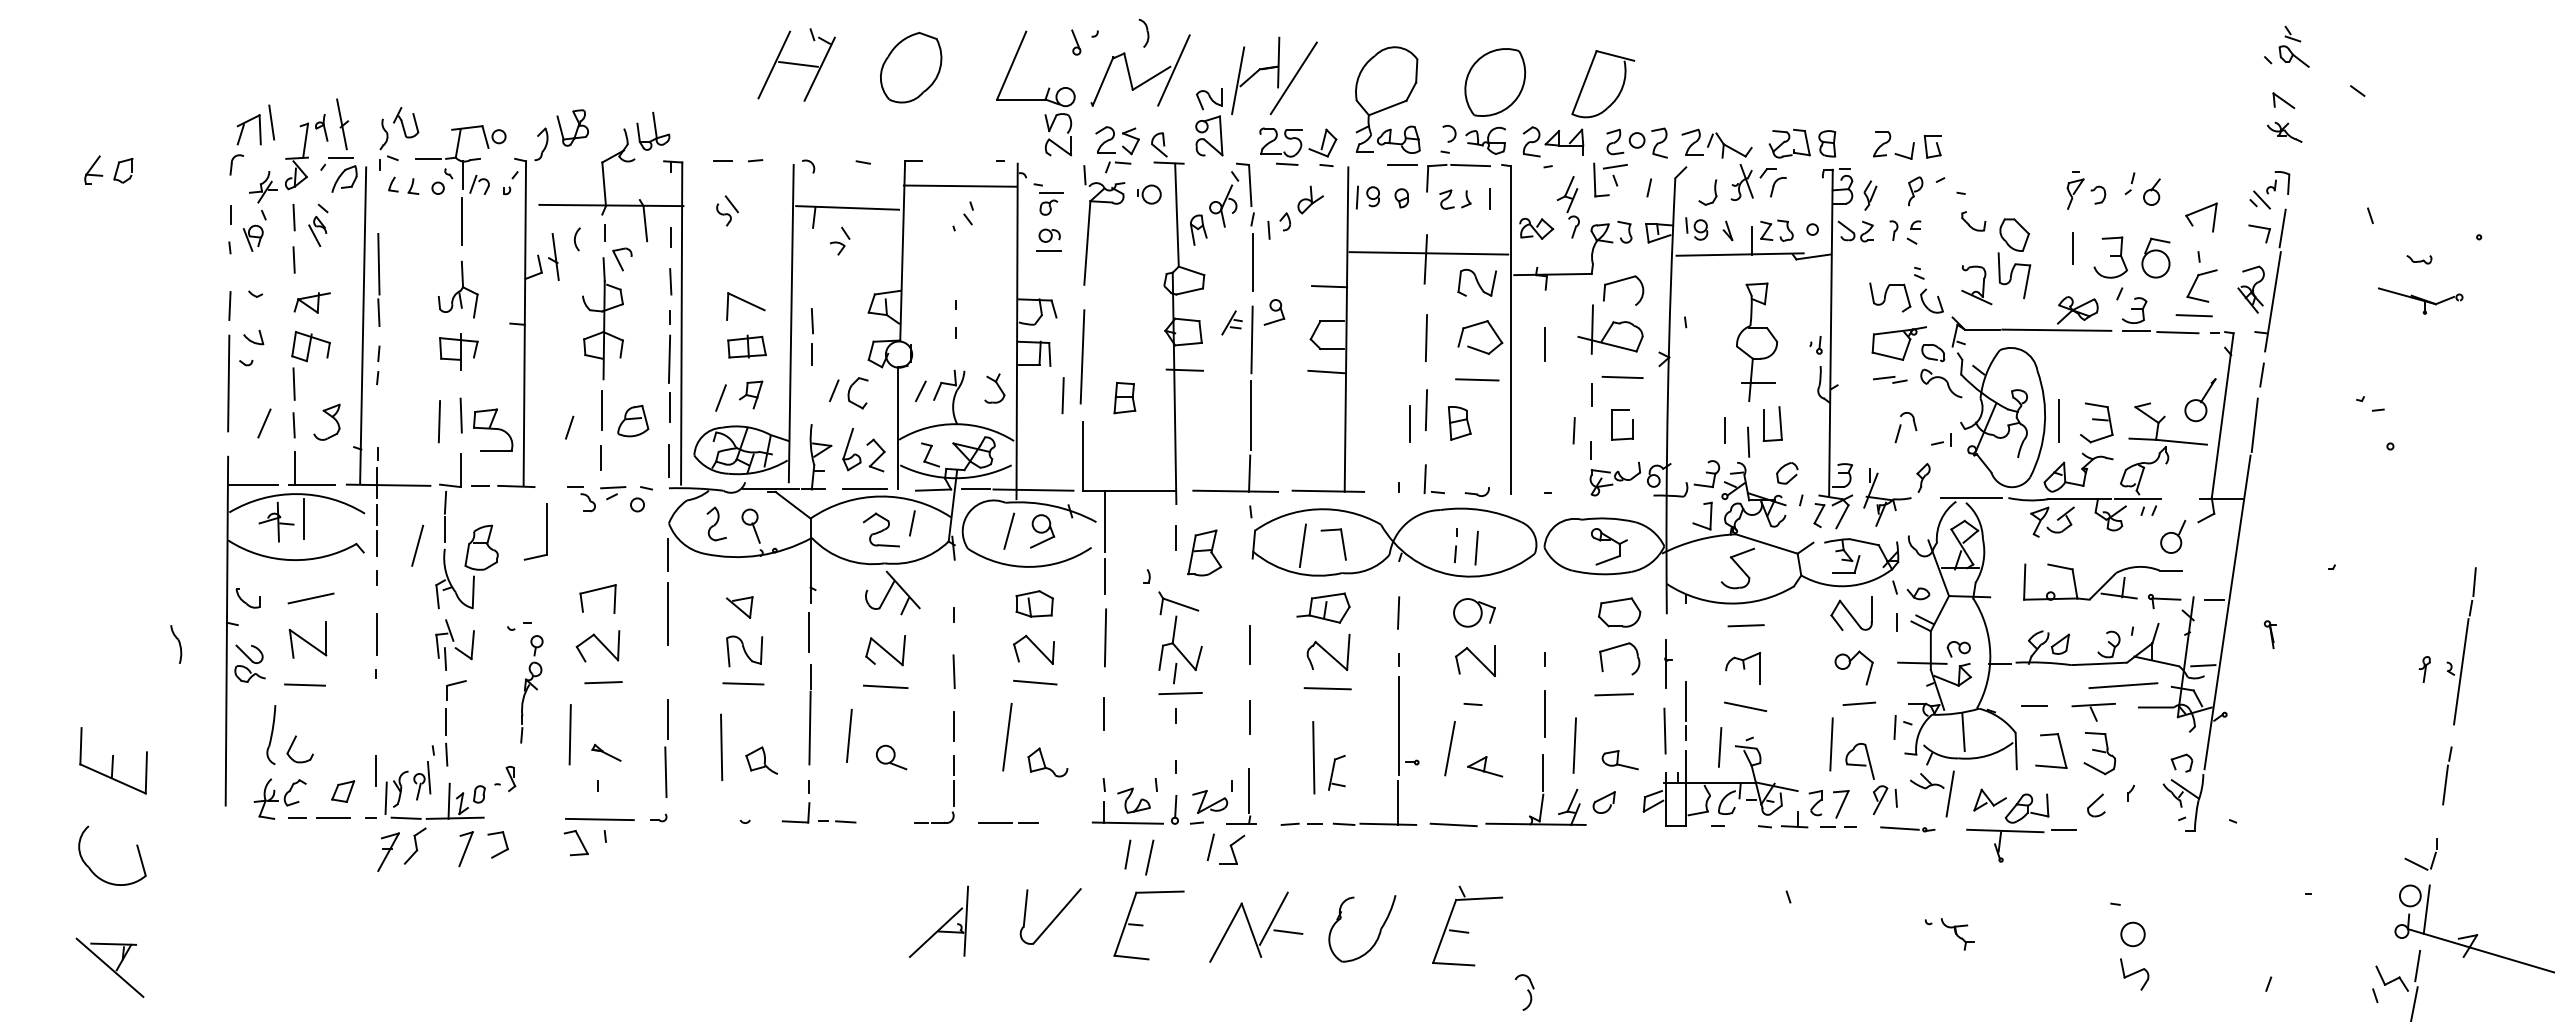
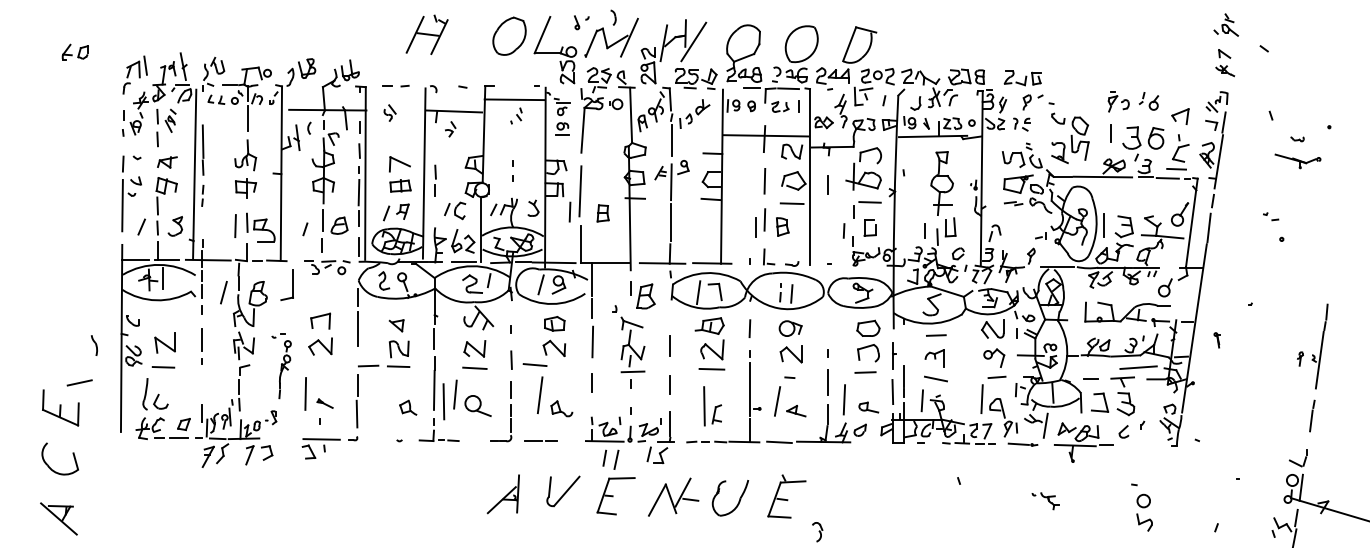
part: (911, 66) -> (509, 35), moved
part: (107, 168) -> (74, 51), moved
part: (1905, 428) -> (994, 233), moved
line: (310, 597) -> (79, 382), moved
line: (603, 681) -> (368, 365), moved
line: (1034, 681) -> (534, 364), moved
line: (720, 746) -> (443, 401), moved
part: (890, 758) -> (477, 406), size x1.6

